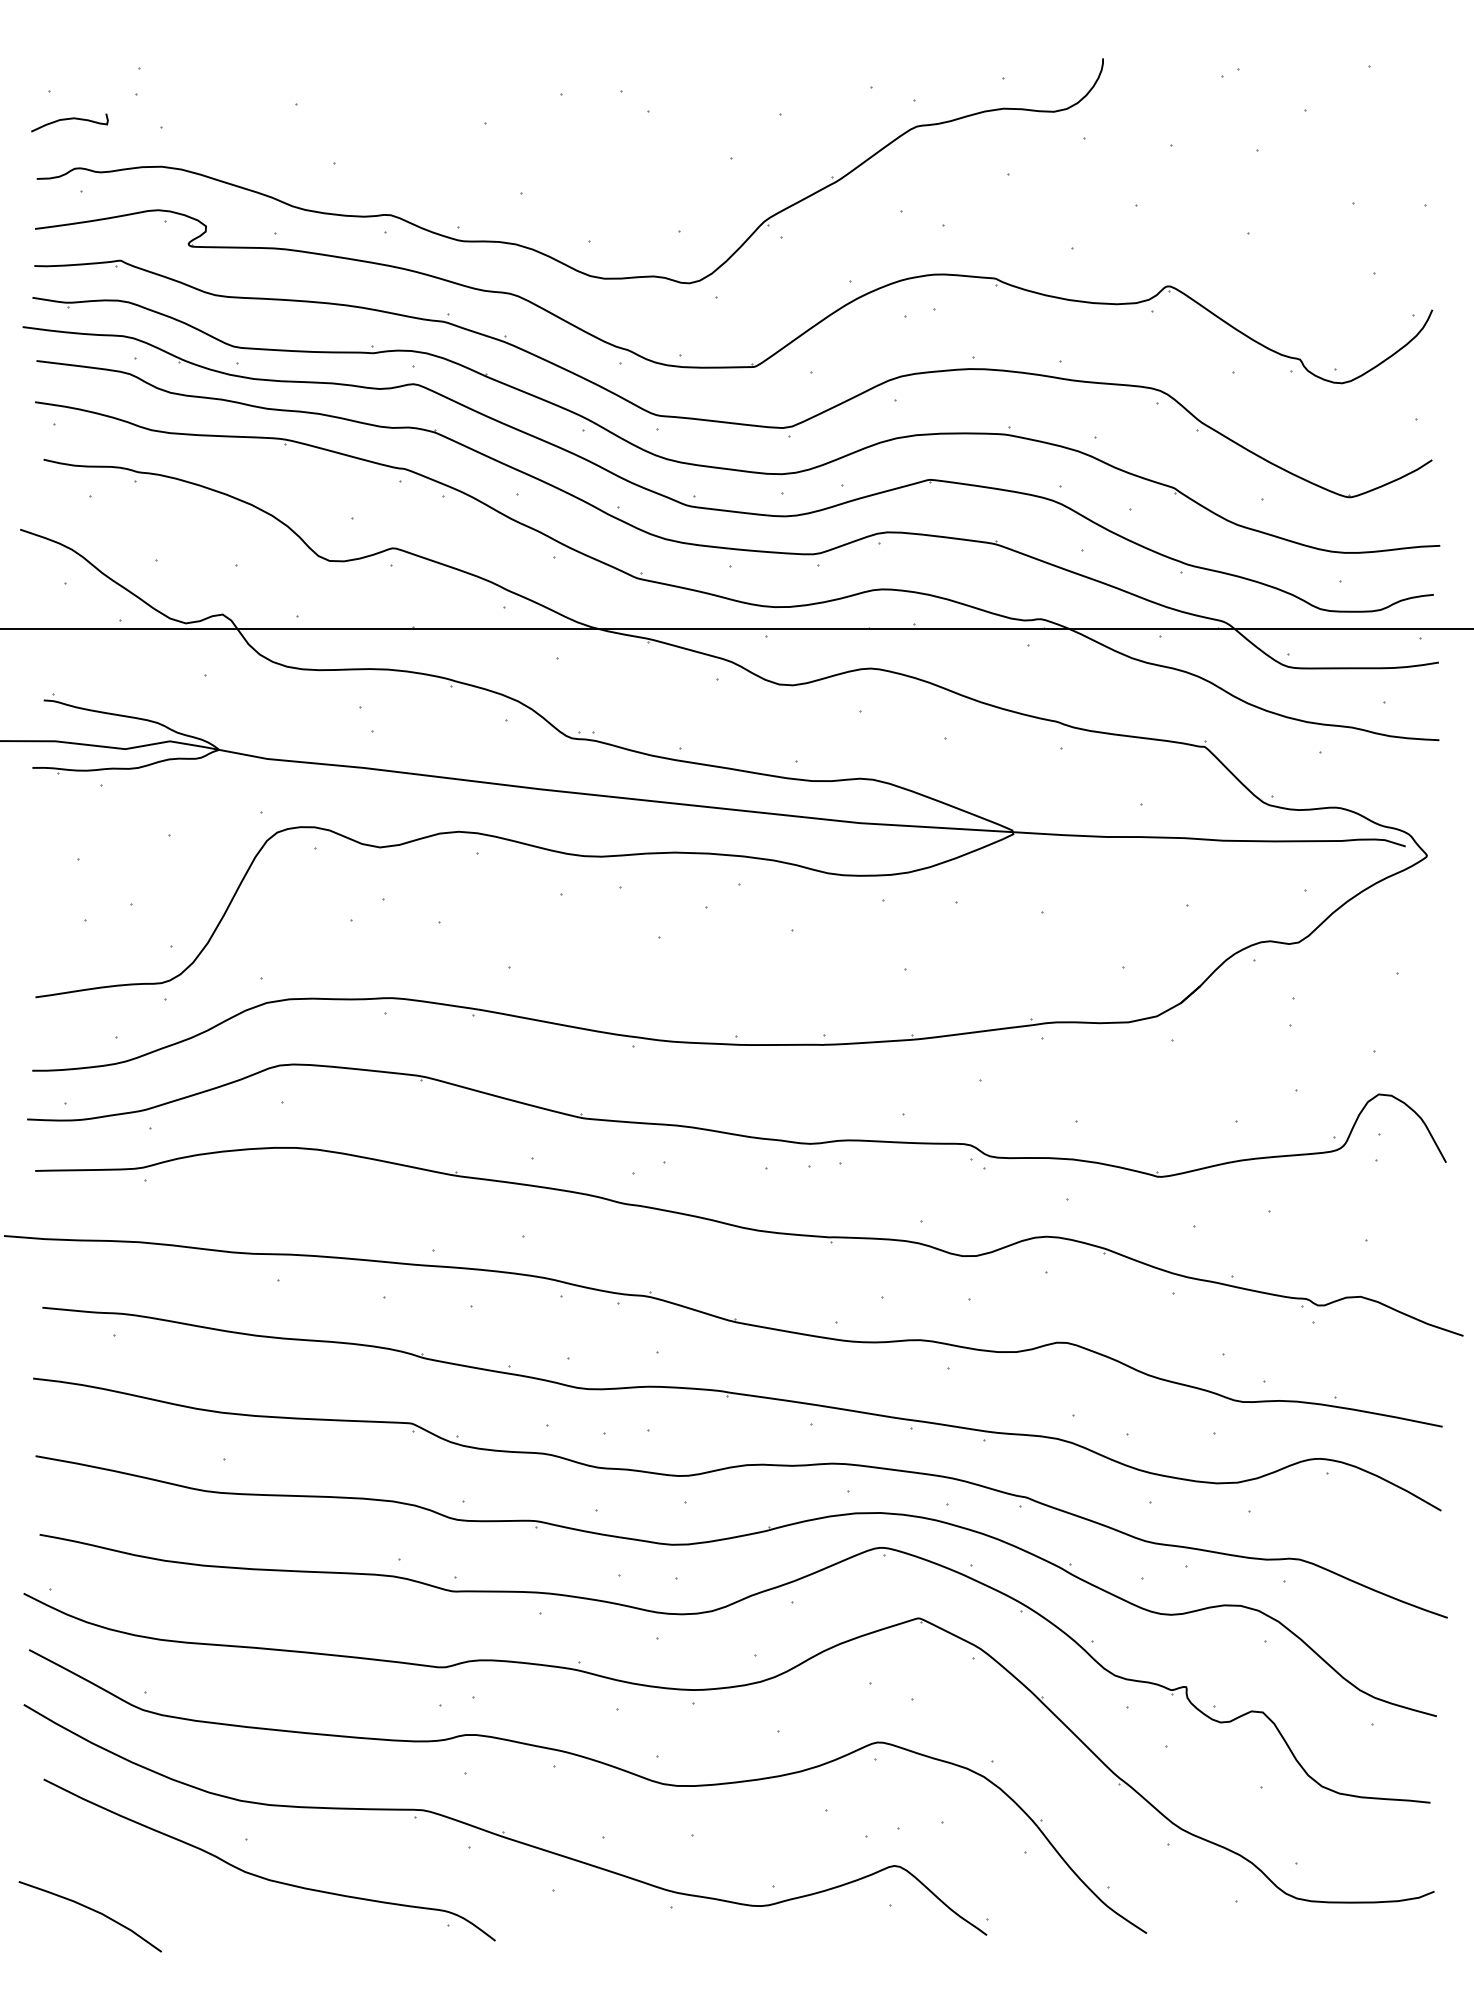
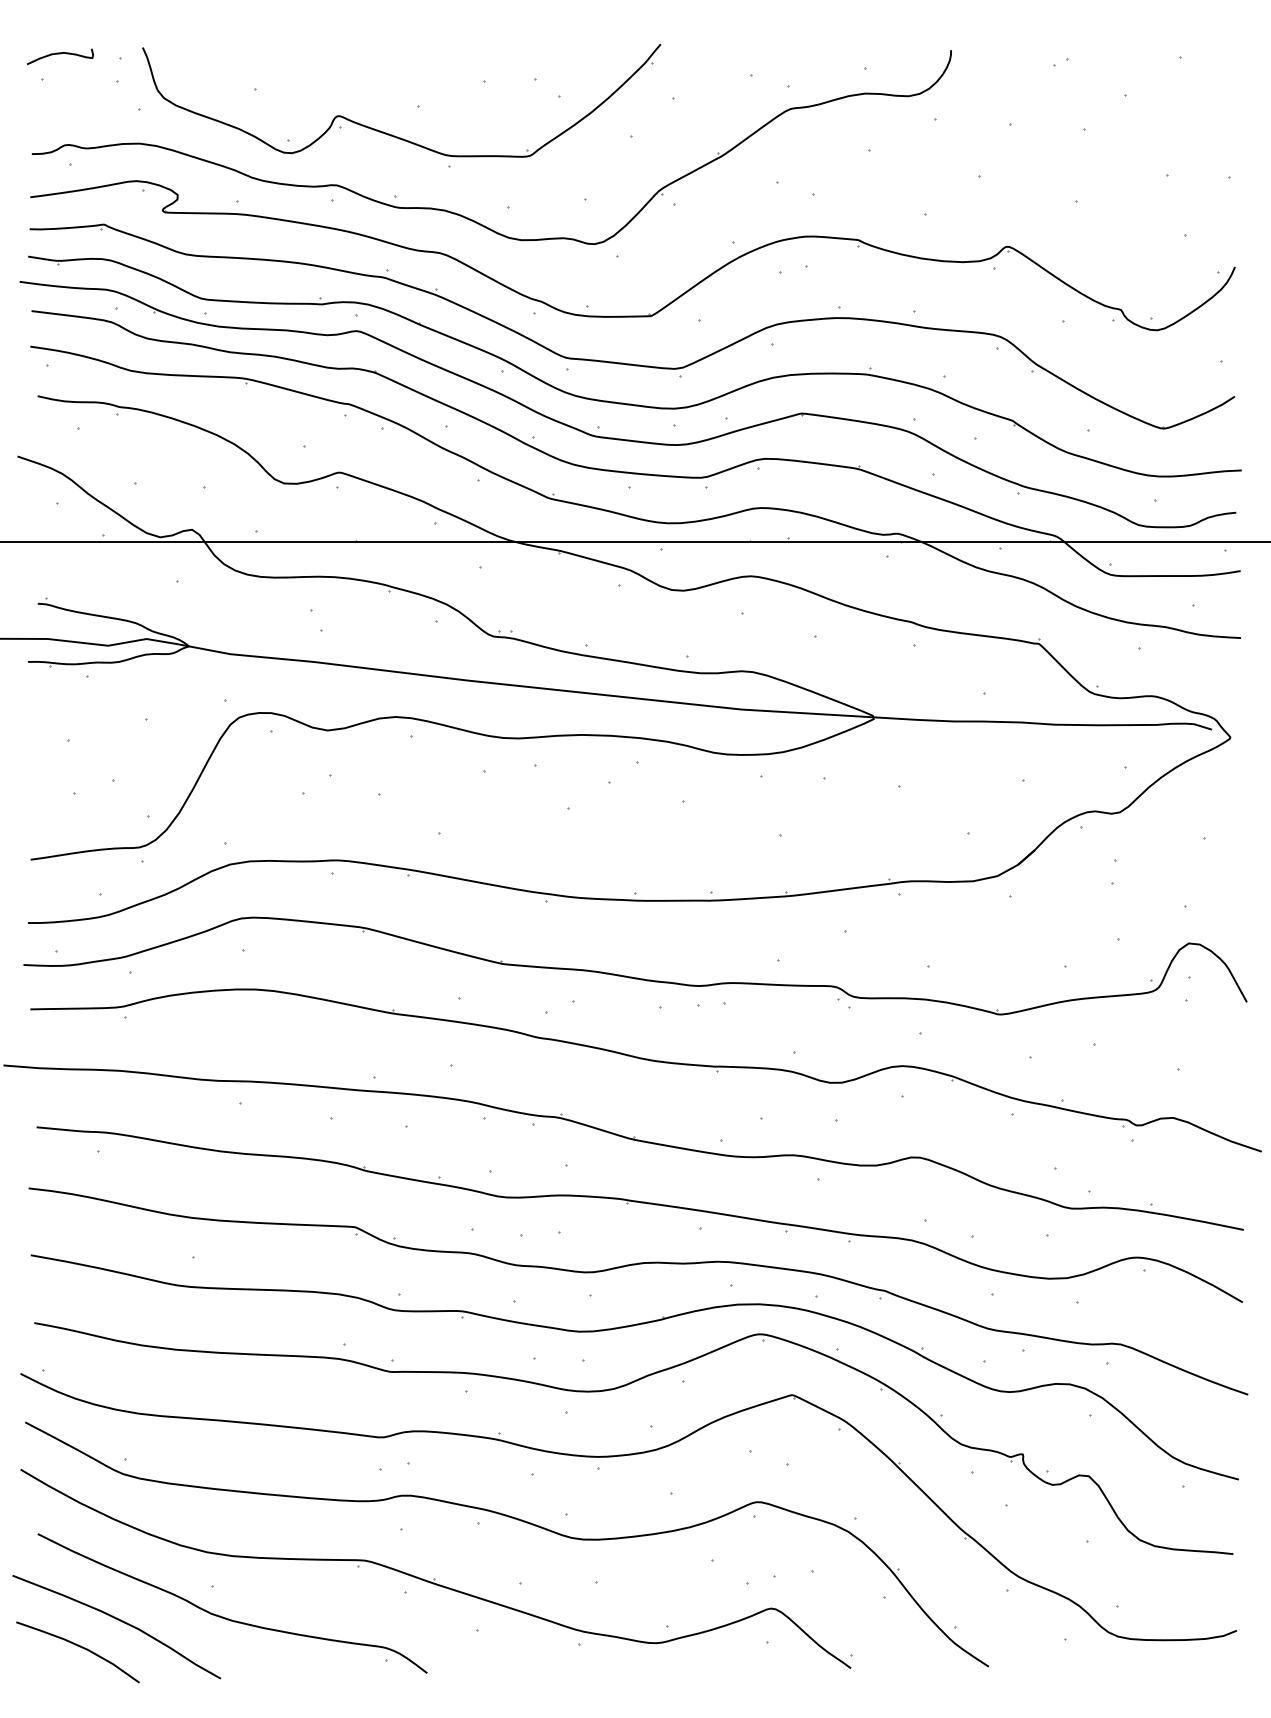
curve: (70, 120) -> (60, 54), moved
part: (451, 154) -> (389, 133), added
curve: (136, 1879) -> (117, 1620), added

